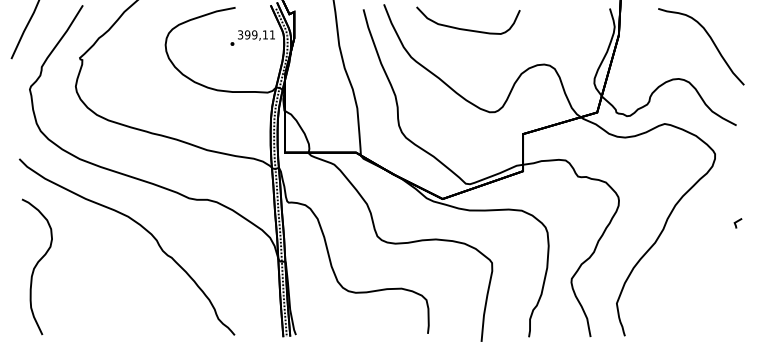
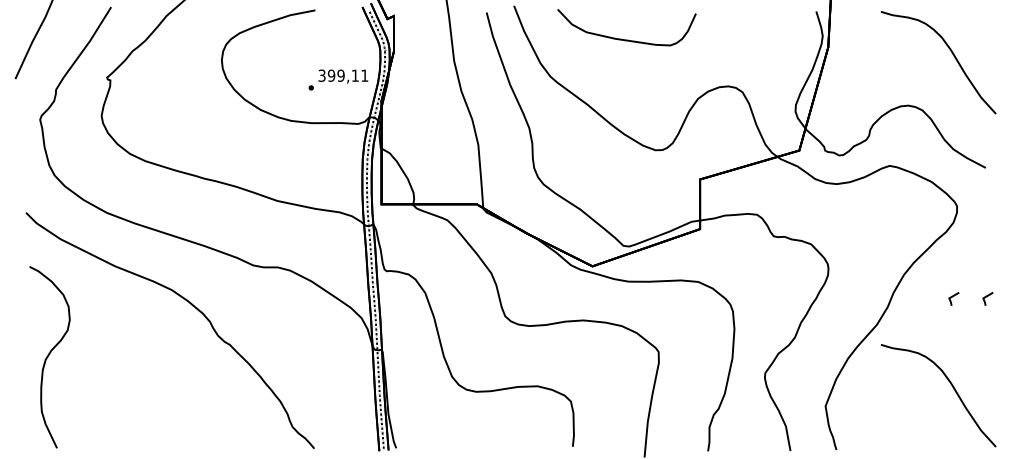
text: (252, 37) -> (338, 79), moved
line: (711, 222) -> (952, 297), added
curve: (710, 288) -> (951, 386), added

